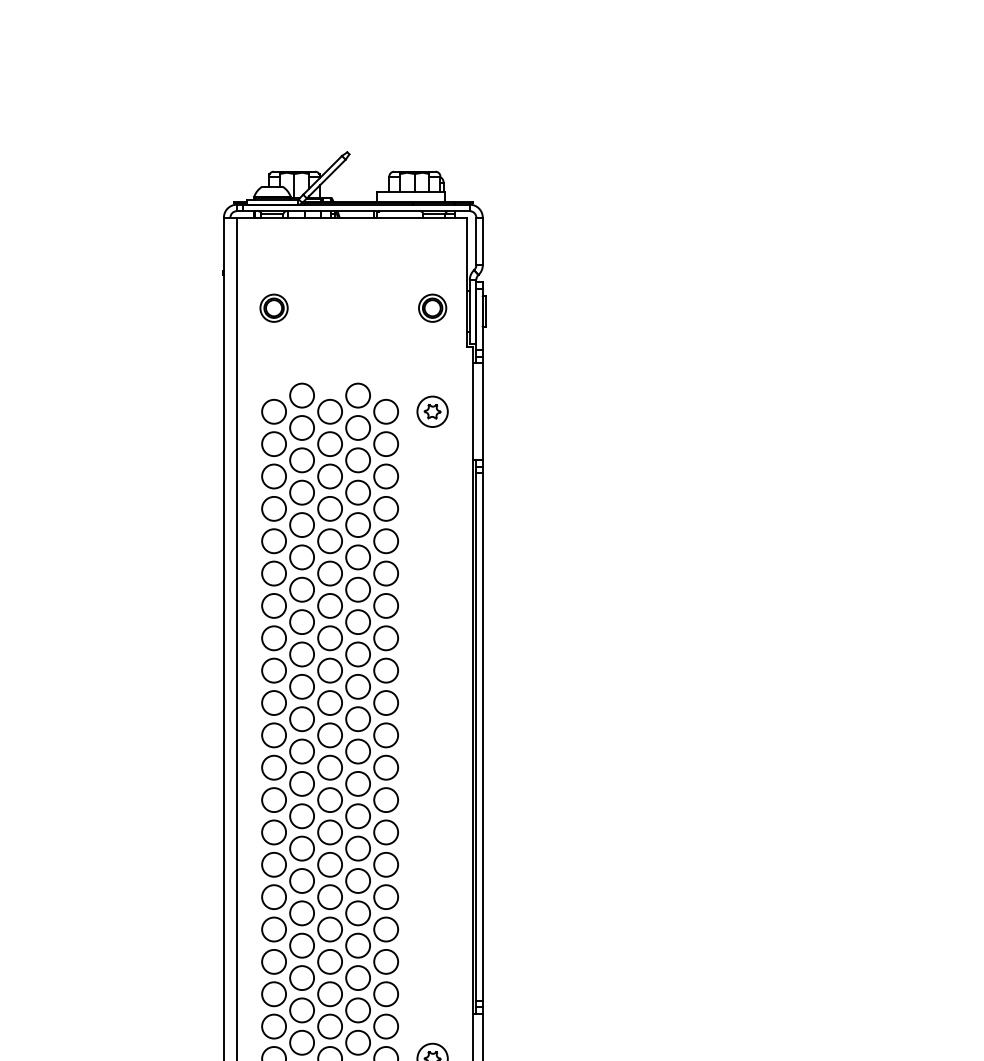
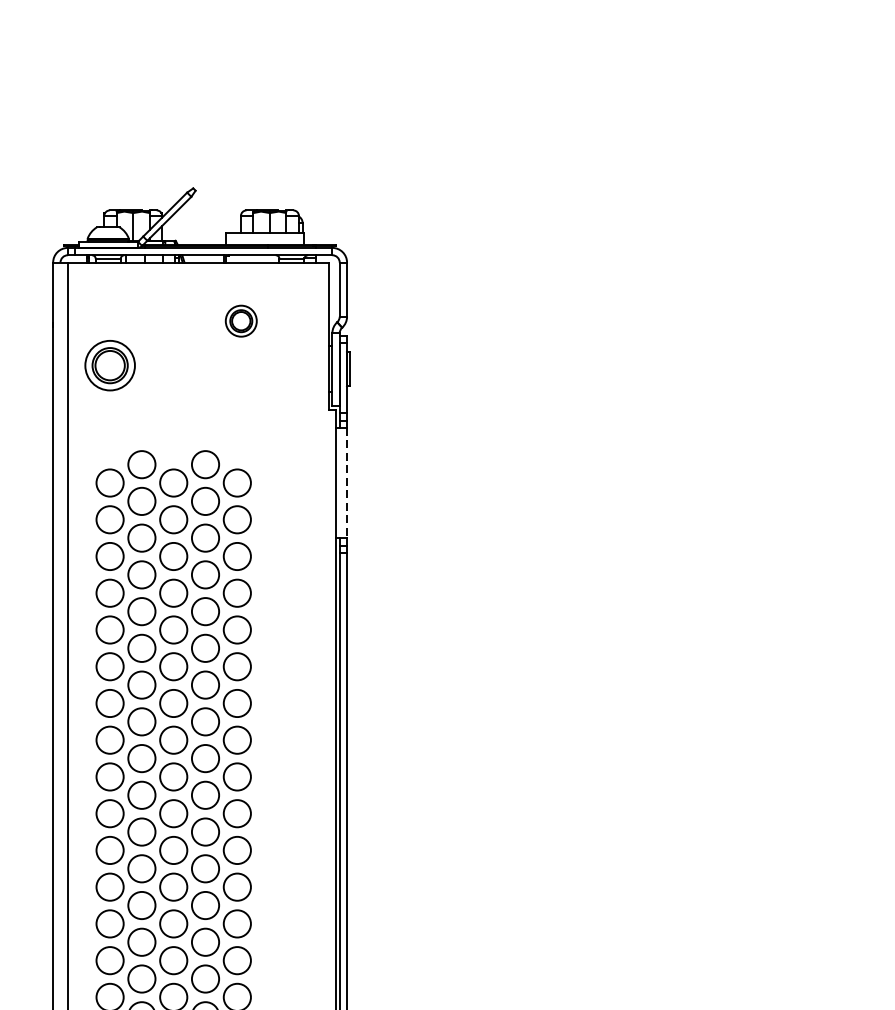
part: (273, 307) -> (109, 364), size x1.6
part: (432, 307) -> (241, 320), moved
part: (432, 411) -> (289, 482), removed
line: (482, 411) -> (346, 482), solid -> dashed

